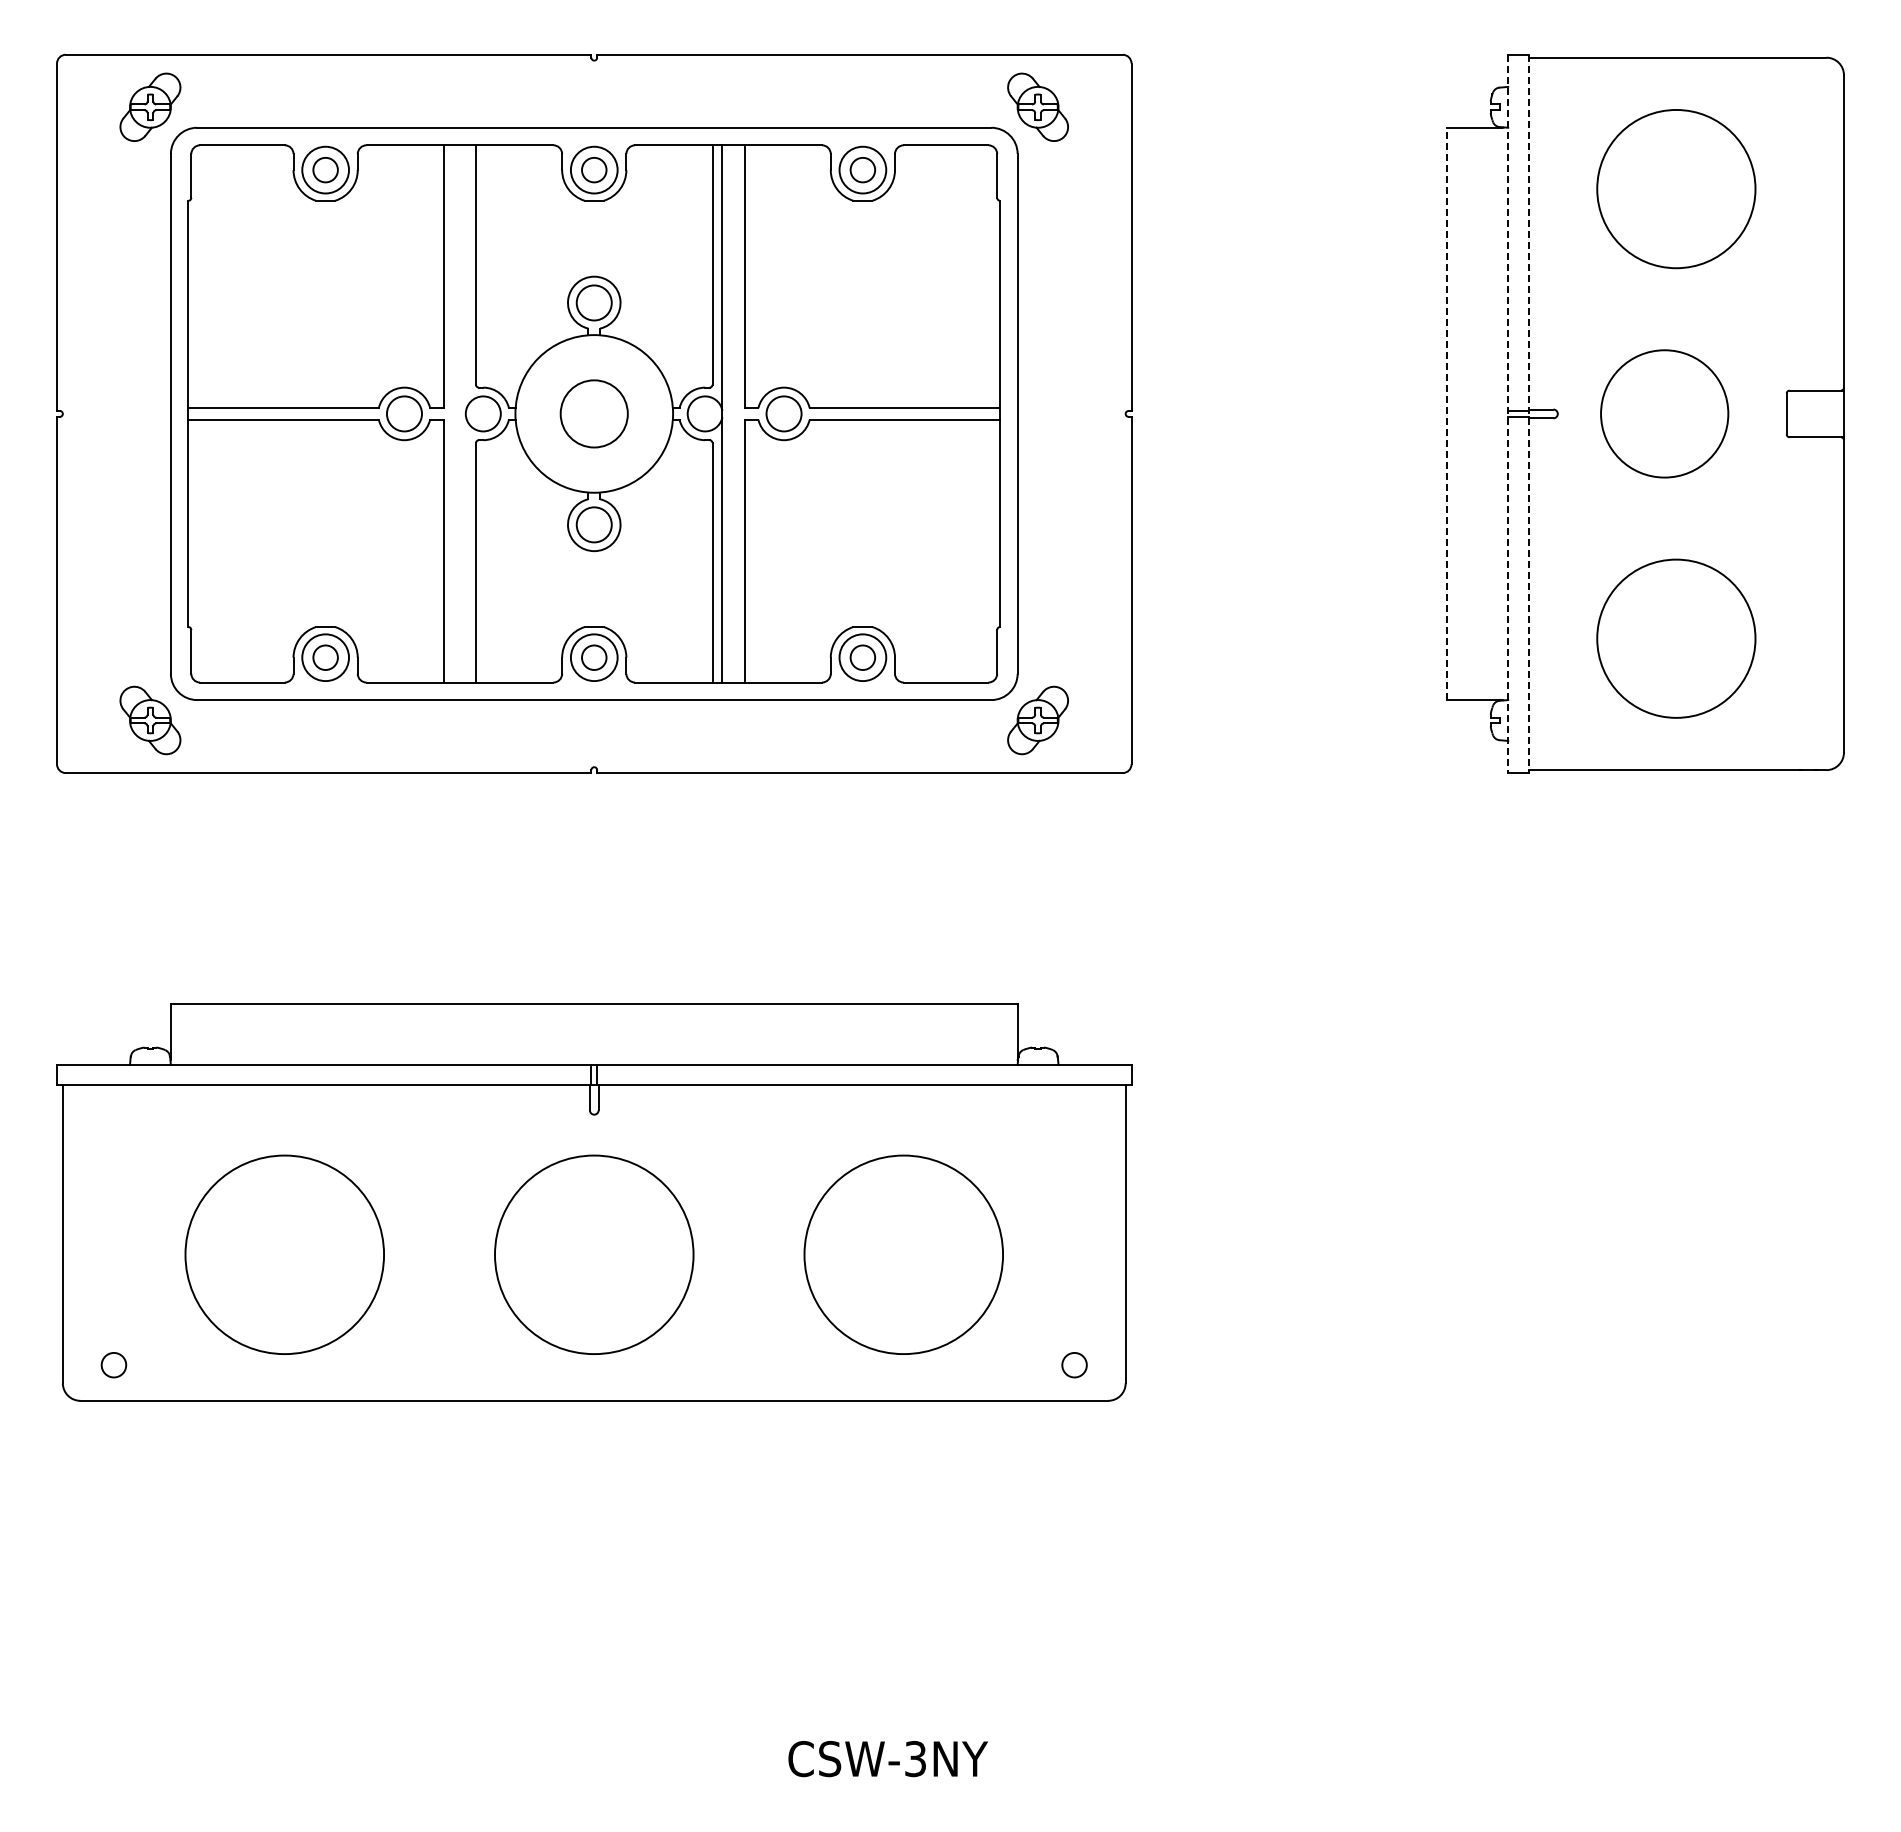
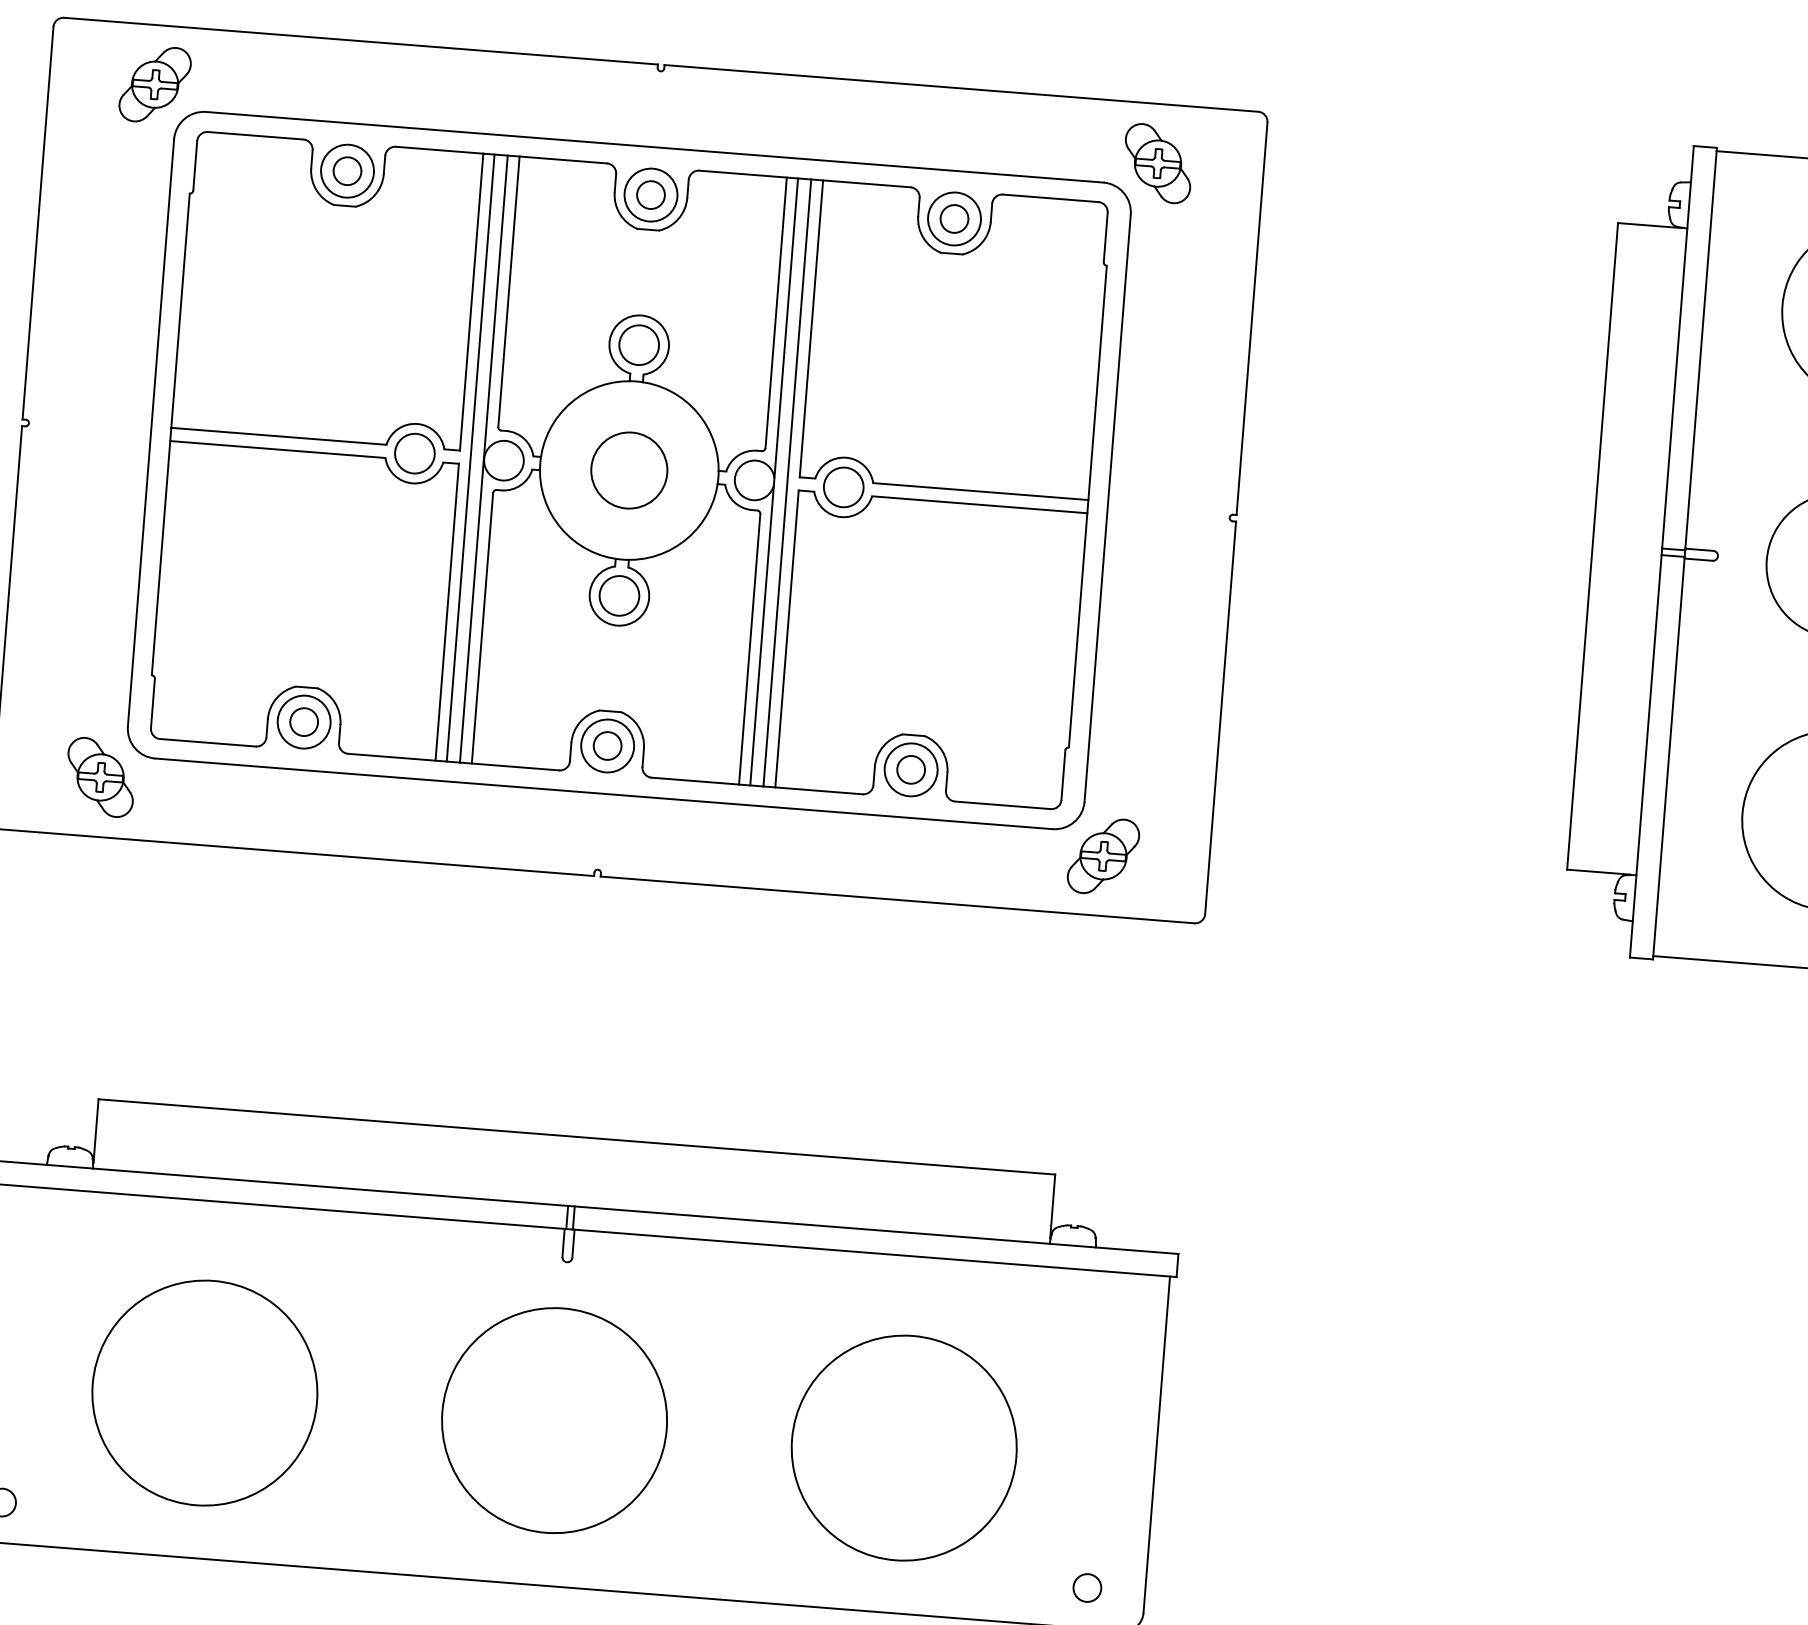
line: (453, 413) -> (470, 457), added
line: (465, 413) -> (483, 458), added
line: (734, 413) -> (787, 482), added
line: (1446, 413) -> (1592, 545), dashed -> solid
line: (1508, 414) -> (1662, 552), dashed -> solid
line: (1528, 414) -> (1684, 554), dashed -> solid

